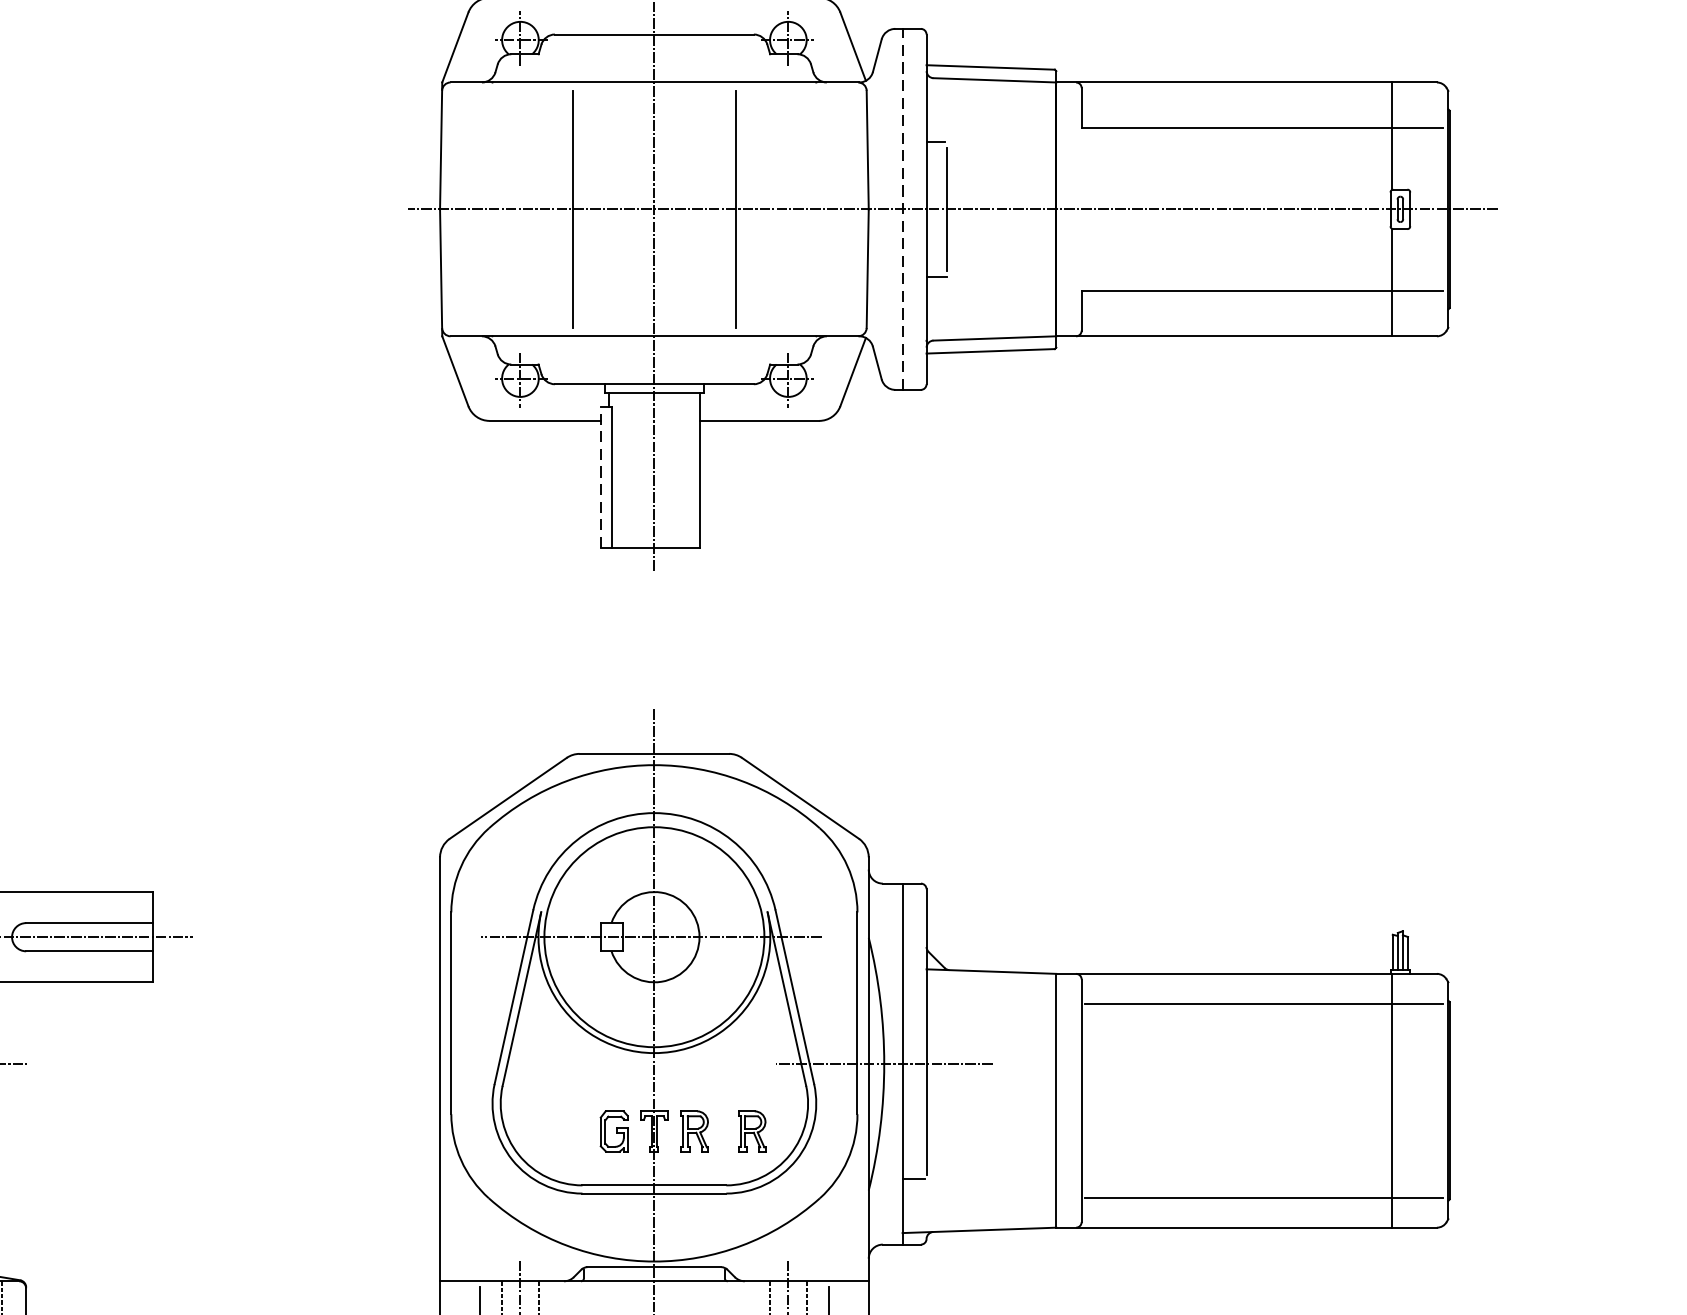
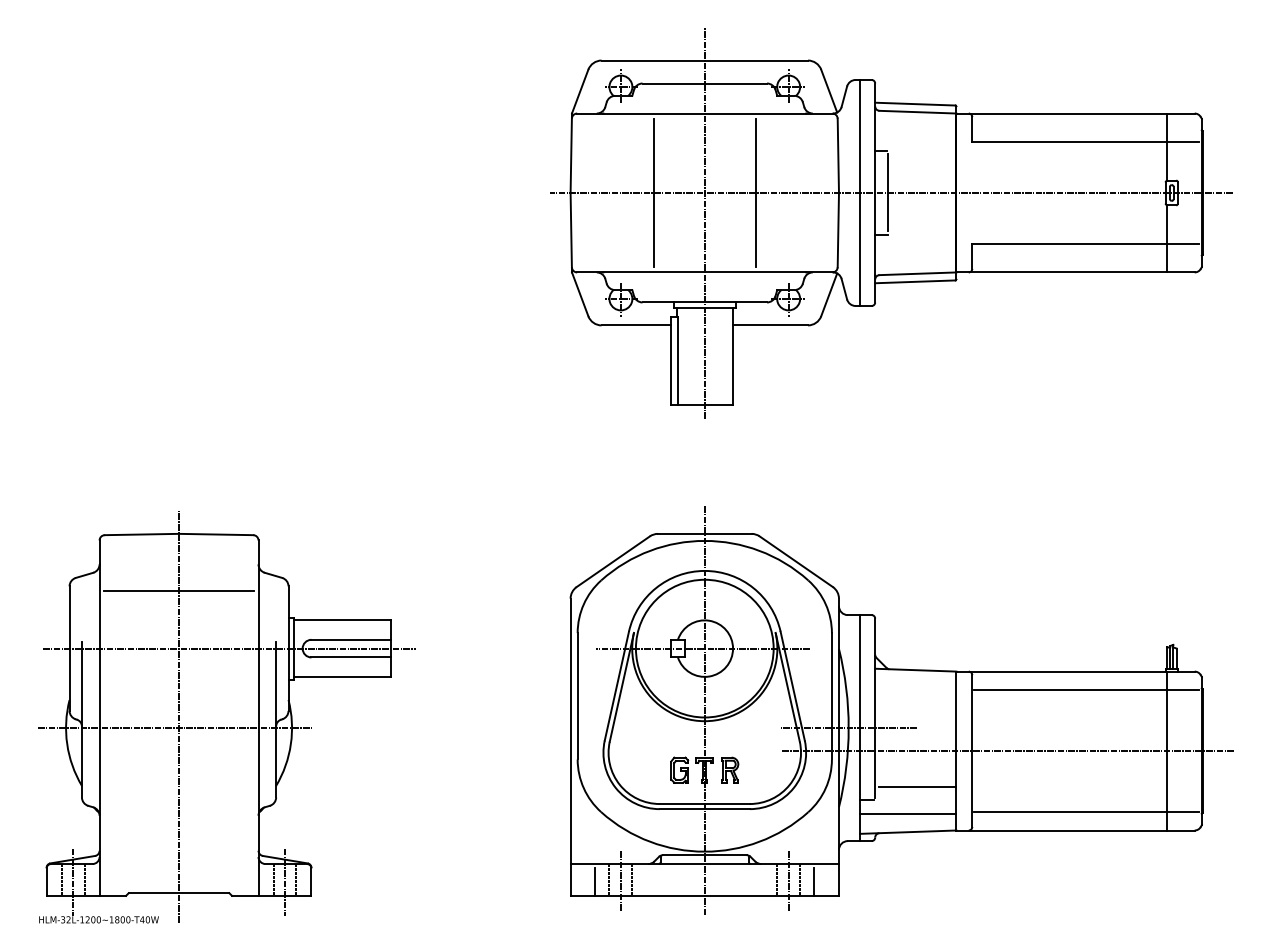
line: (903, 208) -> (860, 192), dashed -> solid
line: (601, 476) -> (671, 360), dashed -> solid
line: (1136, 1101) -> (1006, 751), added
part: (752, 1130) -> (766, 769), removed
line: (994, 1159) -> (917, 787), added
line: (979, 1200) -> (908, 813), added

